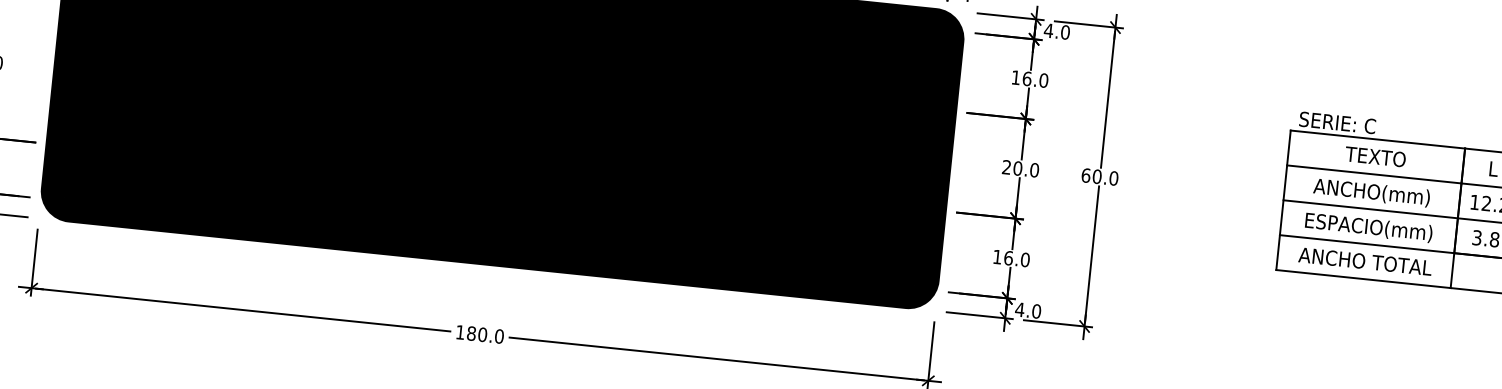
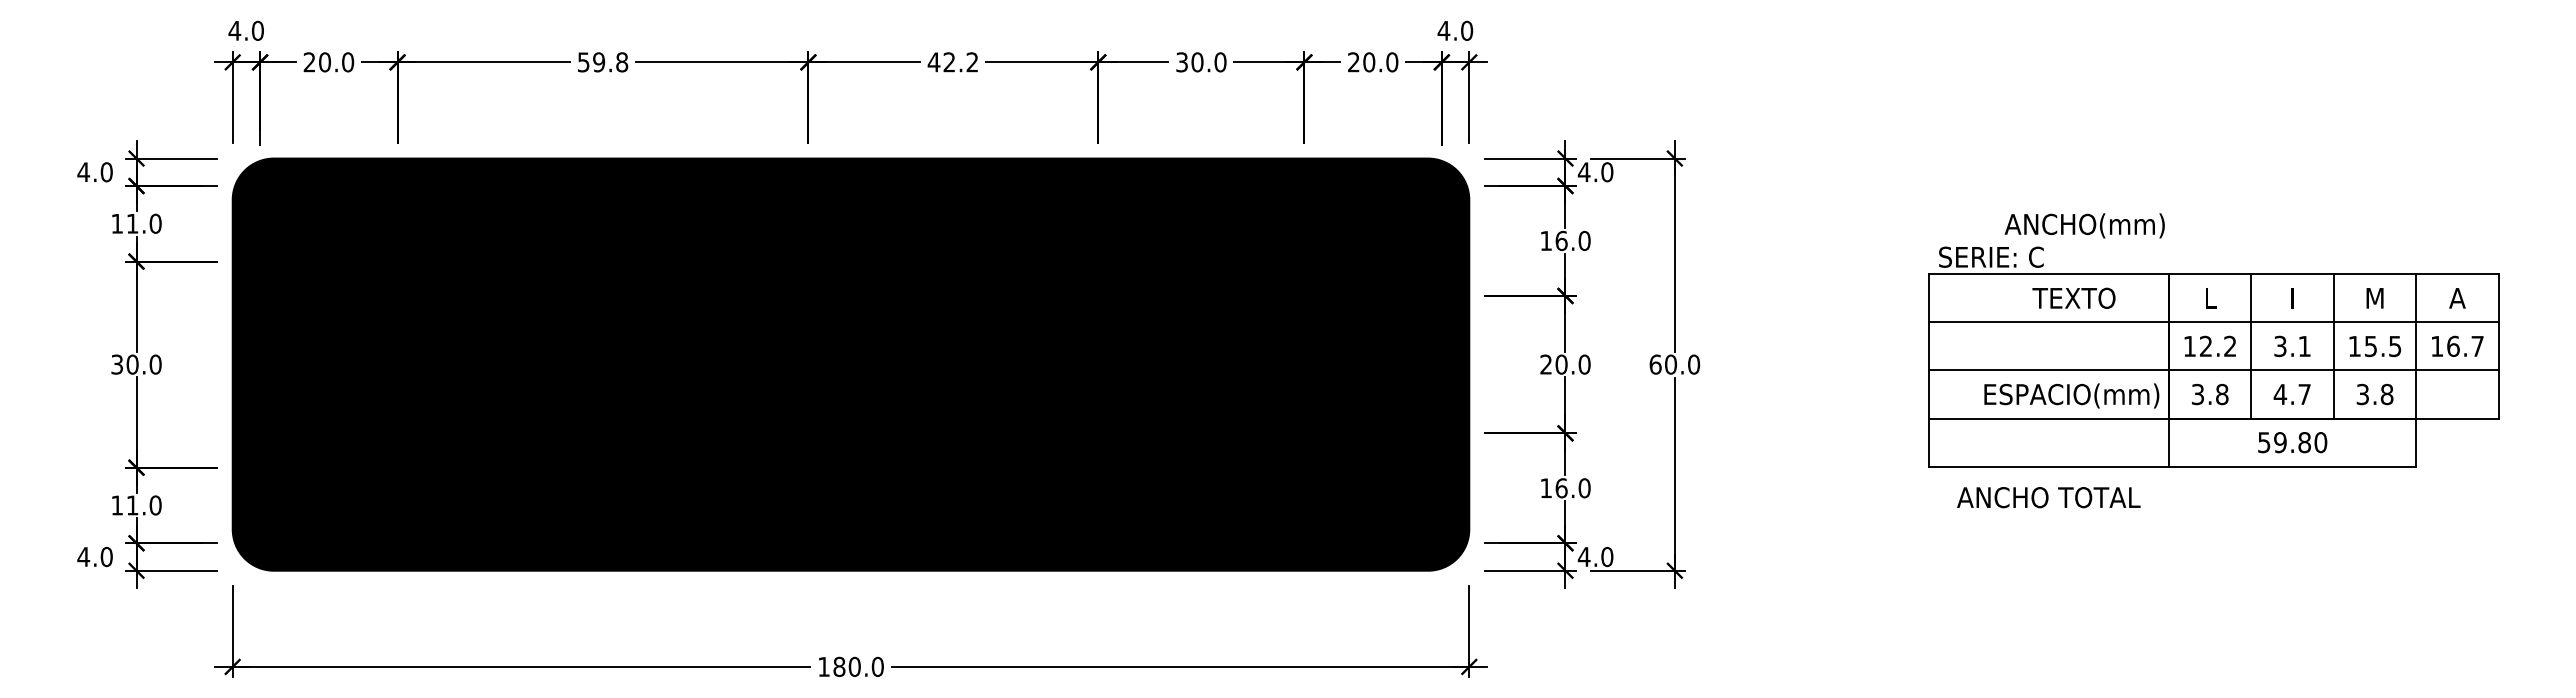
text: (1375, 156) -> (2073, 297), moved
text: (1371, 192) -> (2084, 225), moved
text: (1368, 227) -> (2071, 395), moved
text: (1365, 261) -> (2048, 497), moved

